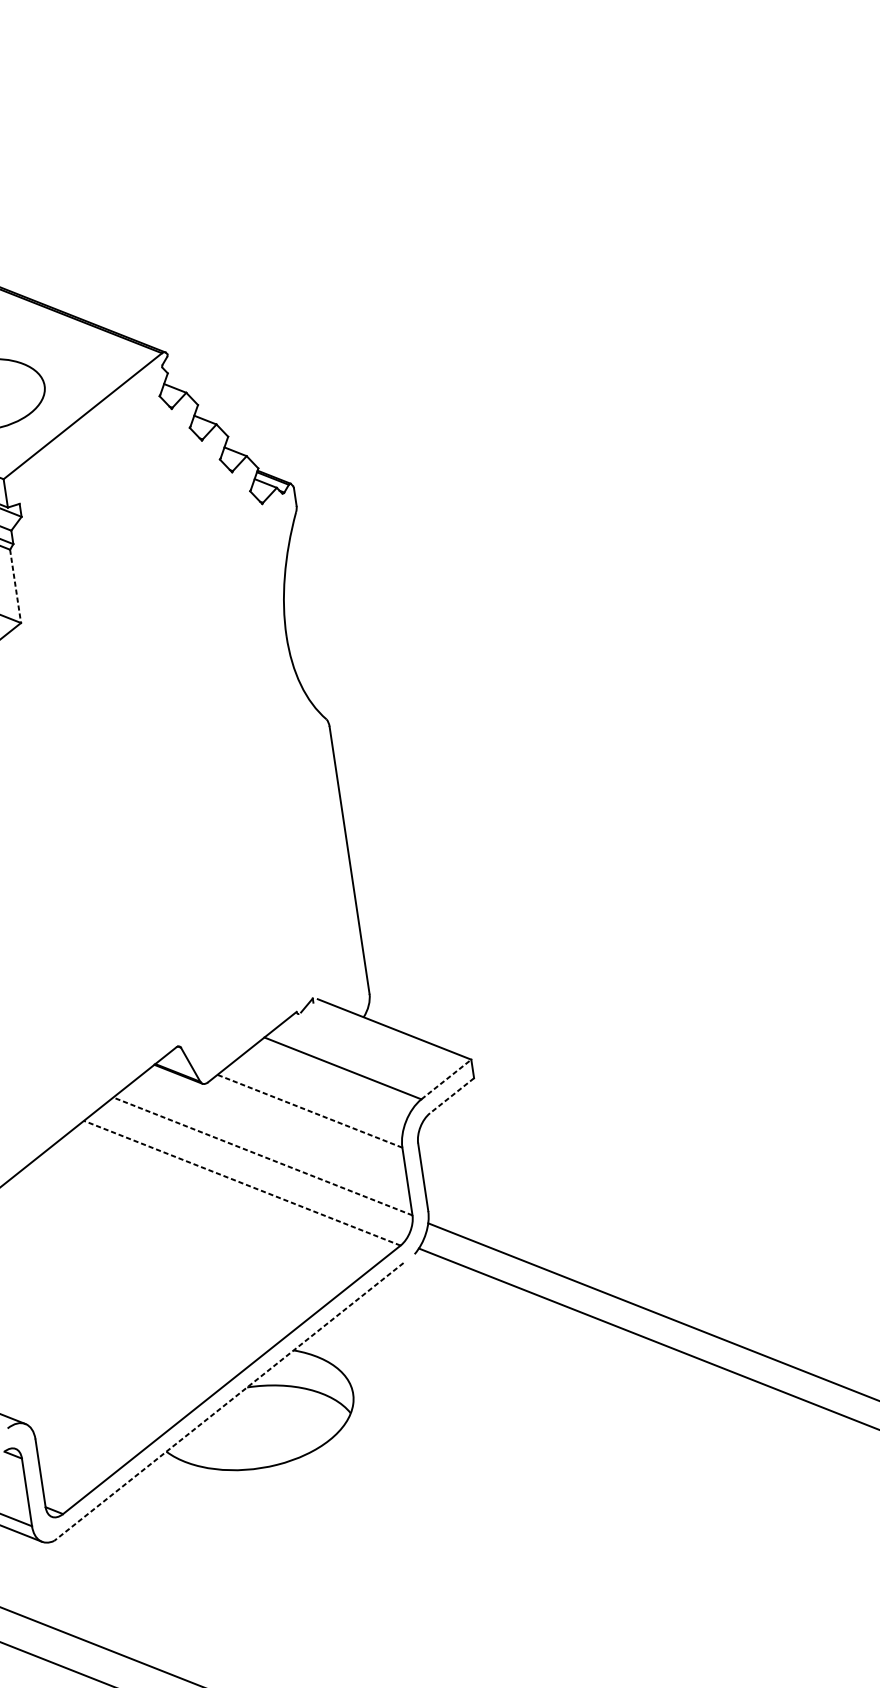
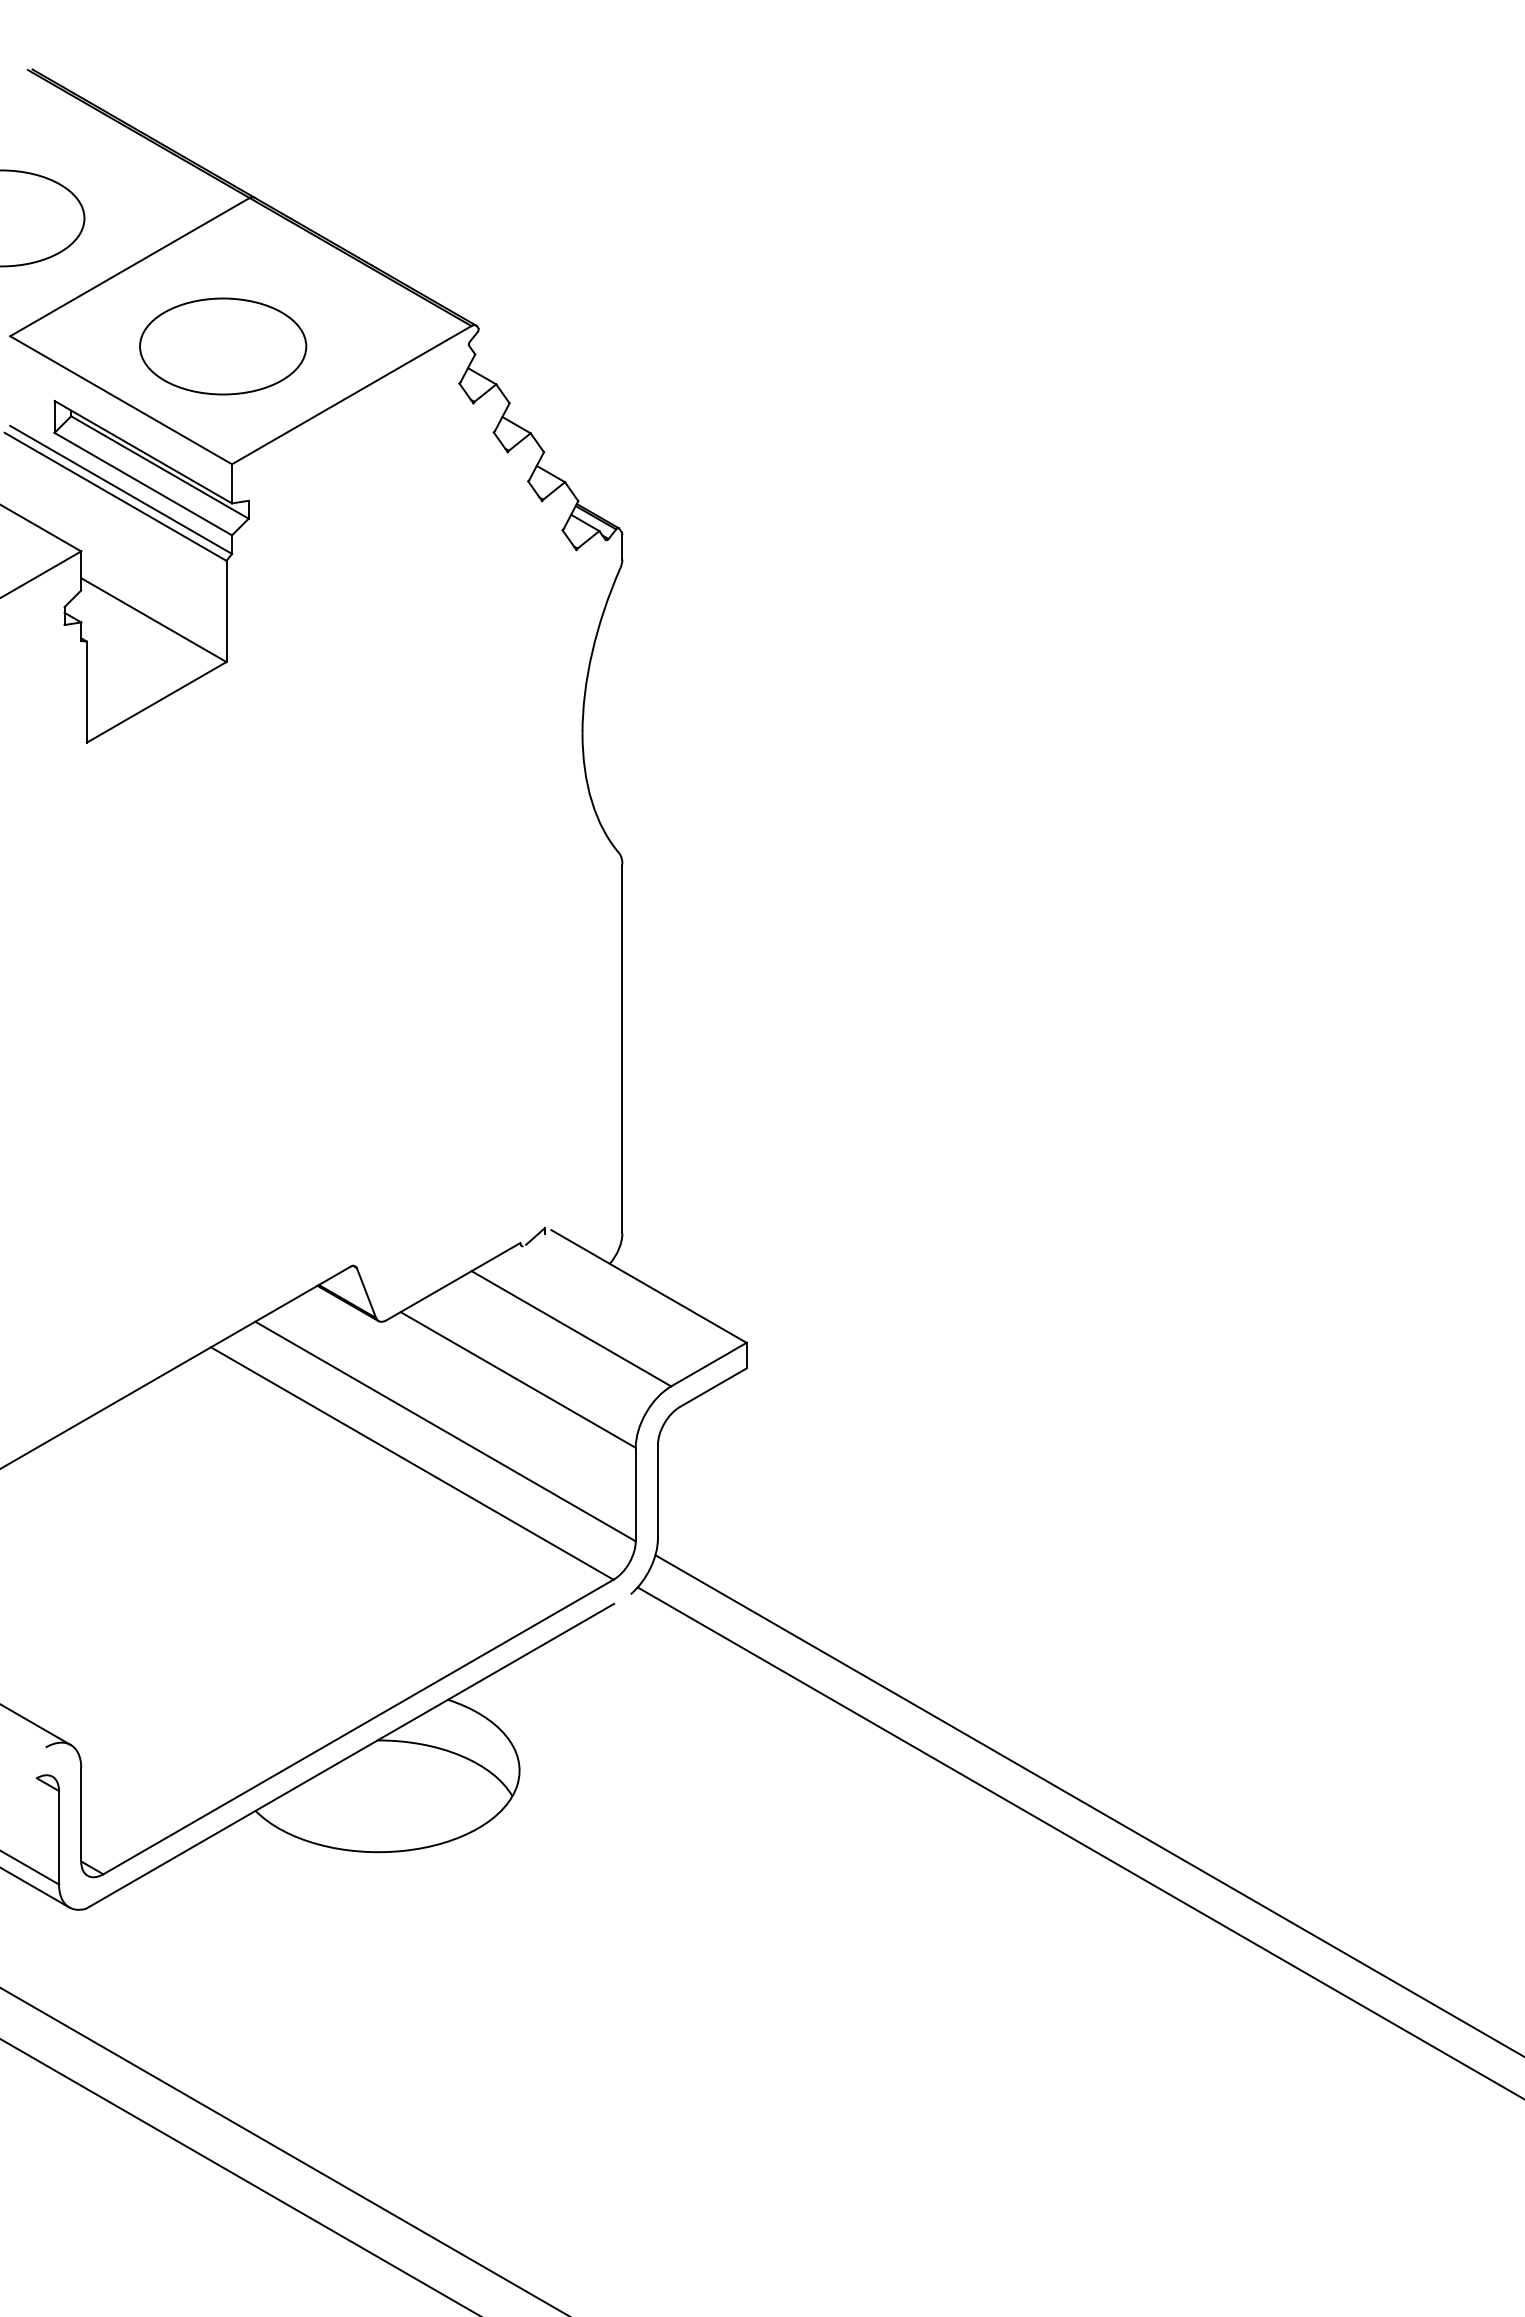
line: (15, 586) -> (226, 611), dashed -> solid
line: (446, 1079) -> (708, 1364), dashed -> solid
line: (451, 1095) -> (712, 1387), dashed -> solid
line: (310, 1110) -> (518, 1379), dashed -> solid
line: (262, 1156) -> (445, 1431), dashed -> solid
line: (241, 1183) -> (411, 1463), dashed -> solid
line: (229, 1402) -> (350, 1756), dashed -> solid

